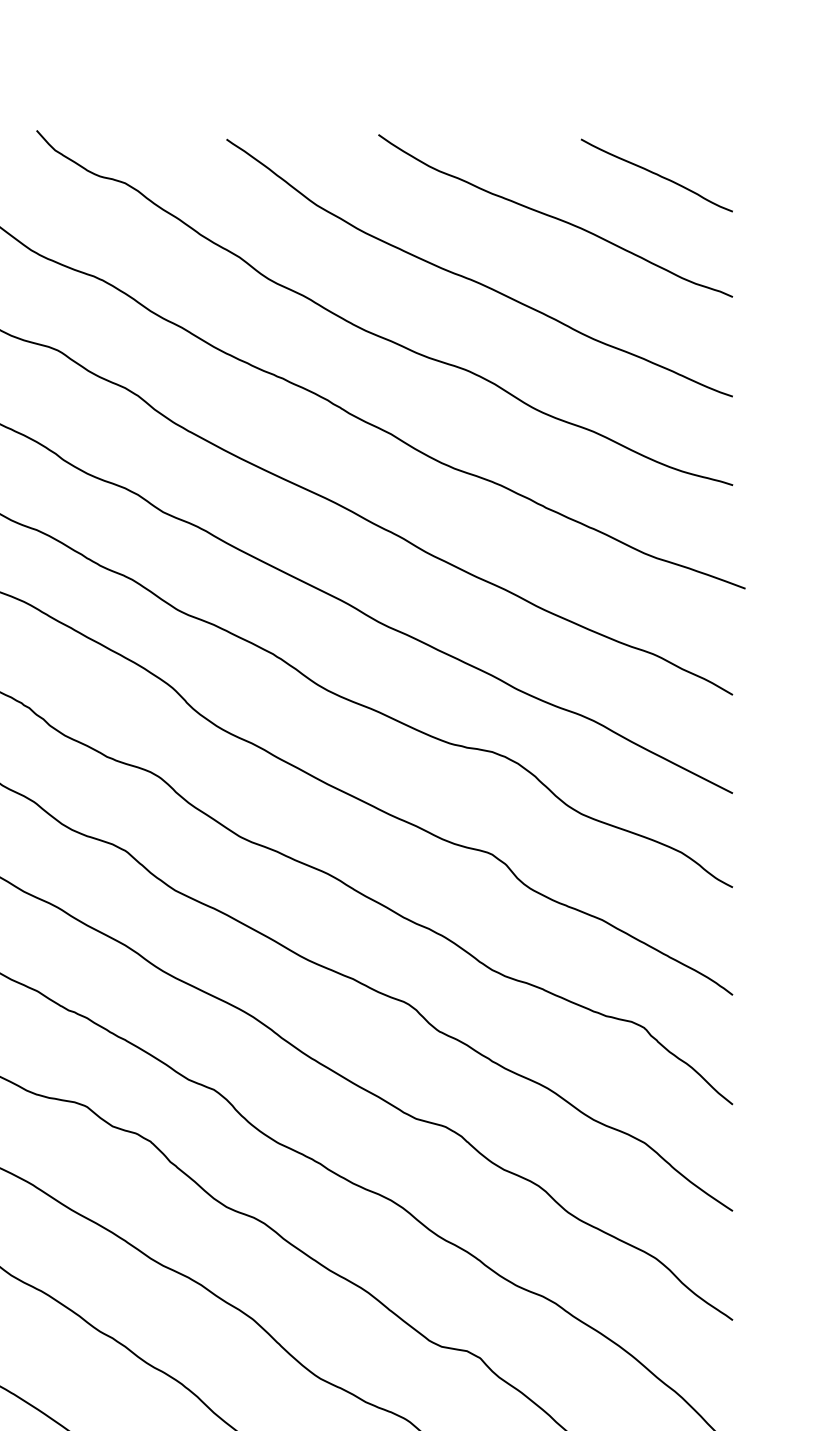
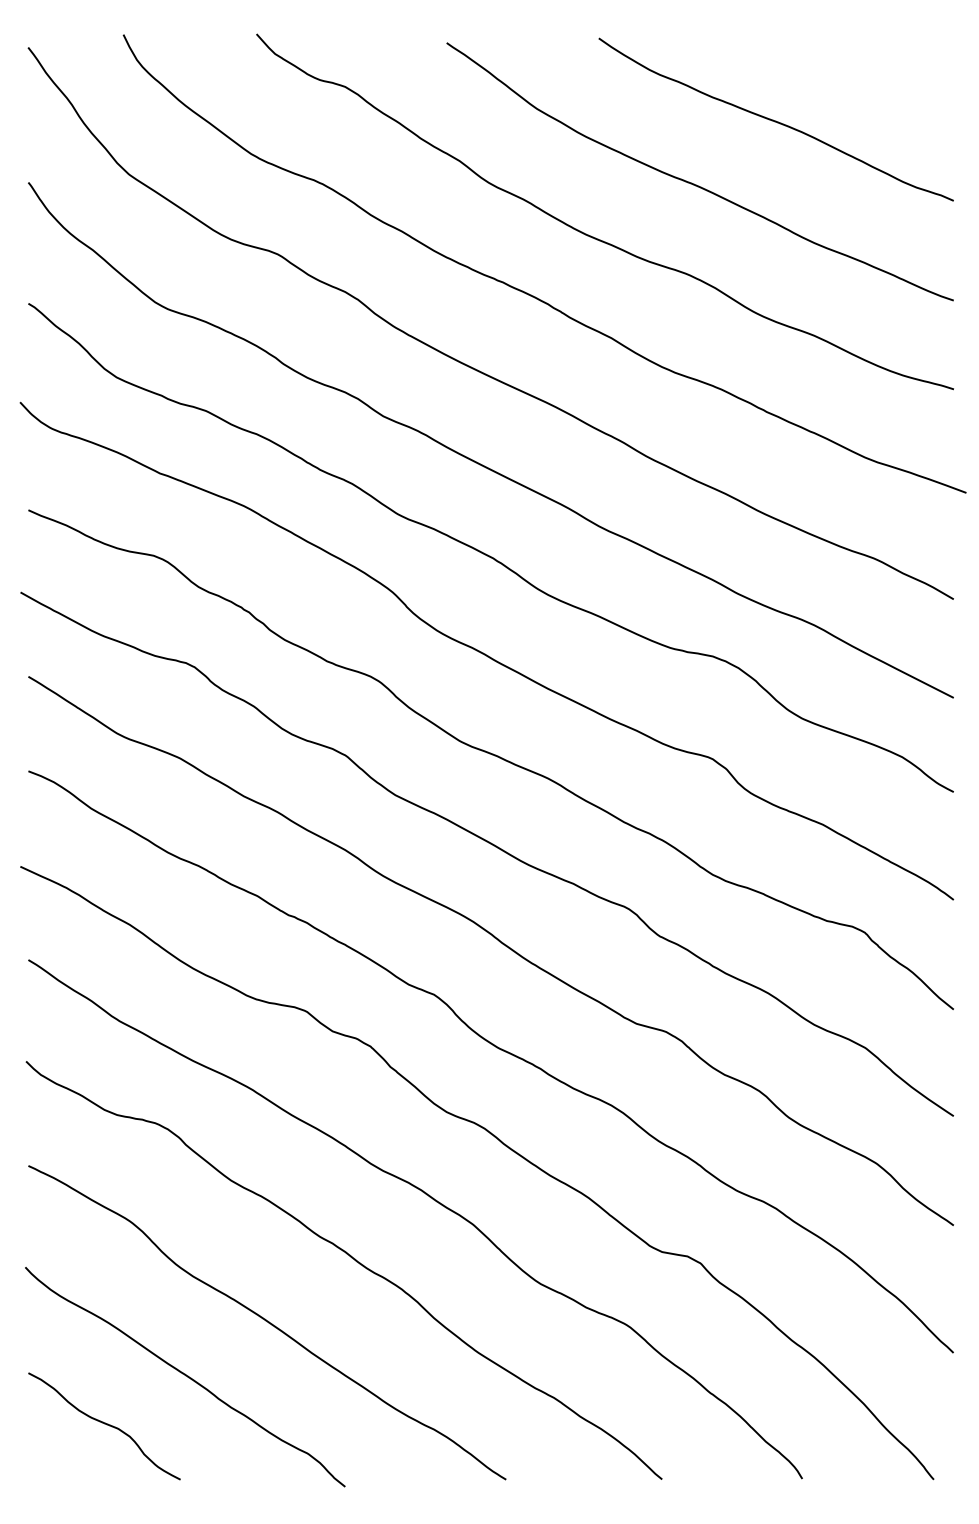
curve: (656, 174) -> (877, 78), removed

